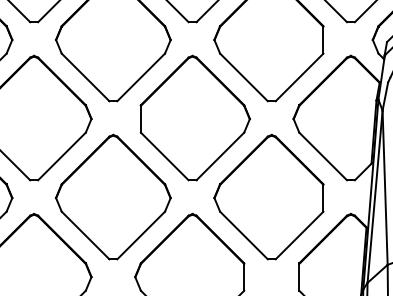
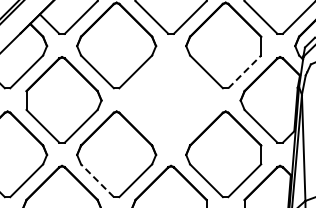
line: (300, 76) -> (245, 71), solid -> dashed
part: (194, 117) -> (172, 99), removed
line: (85, 235) -> (97, 180), solid -> dashed

